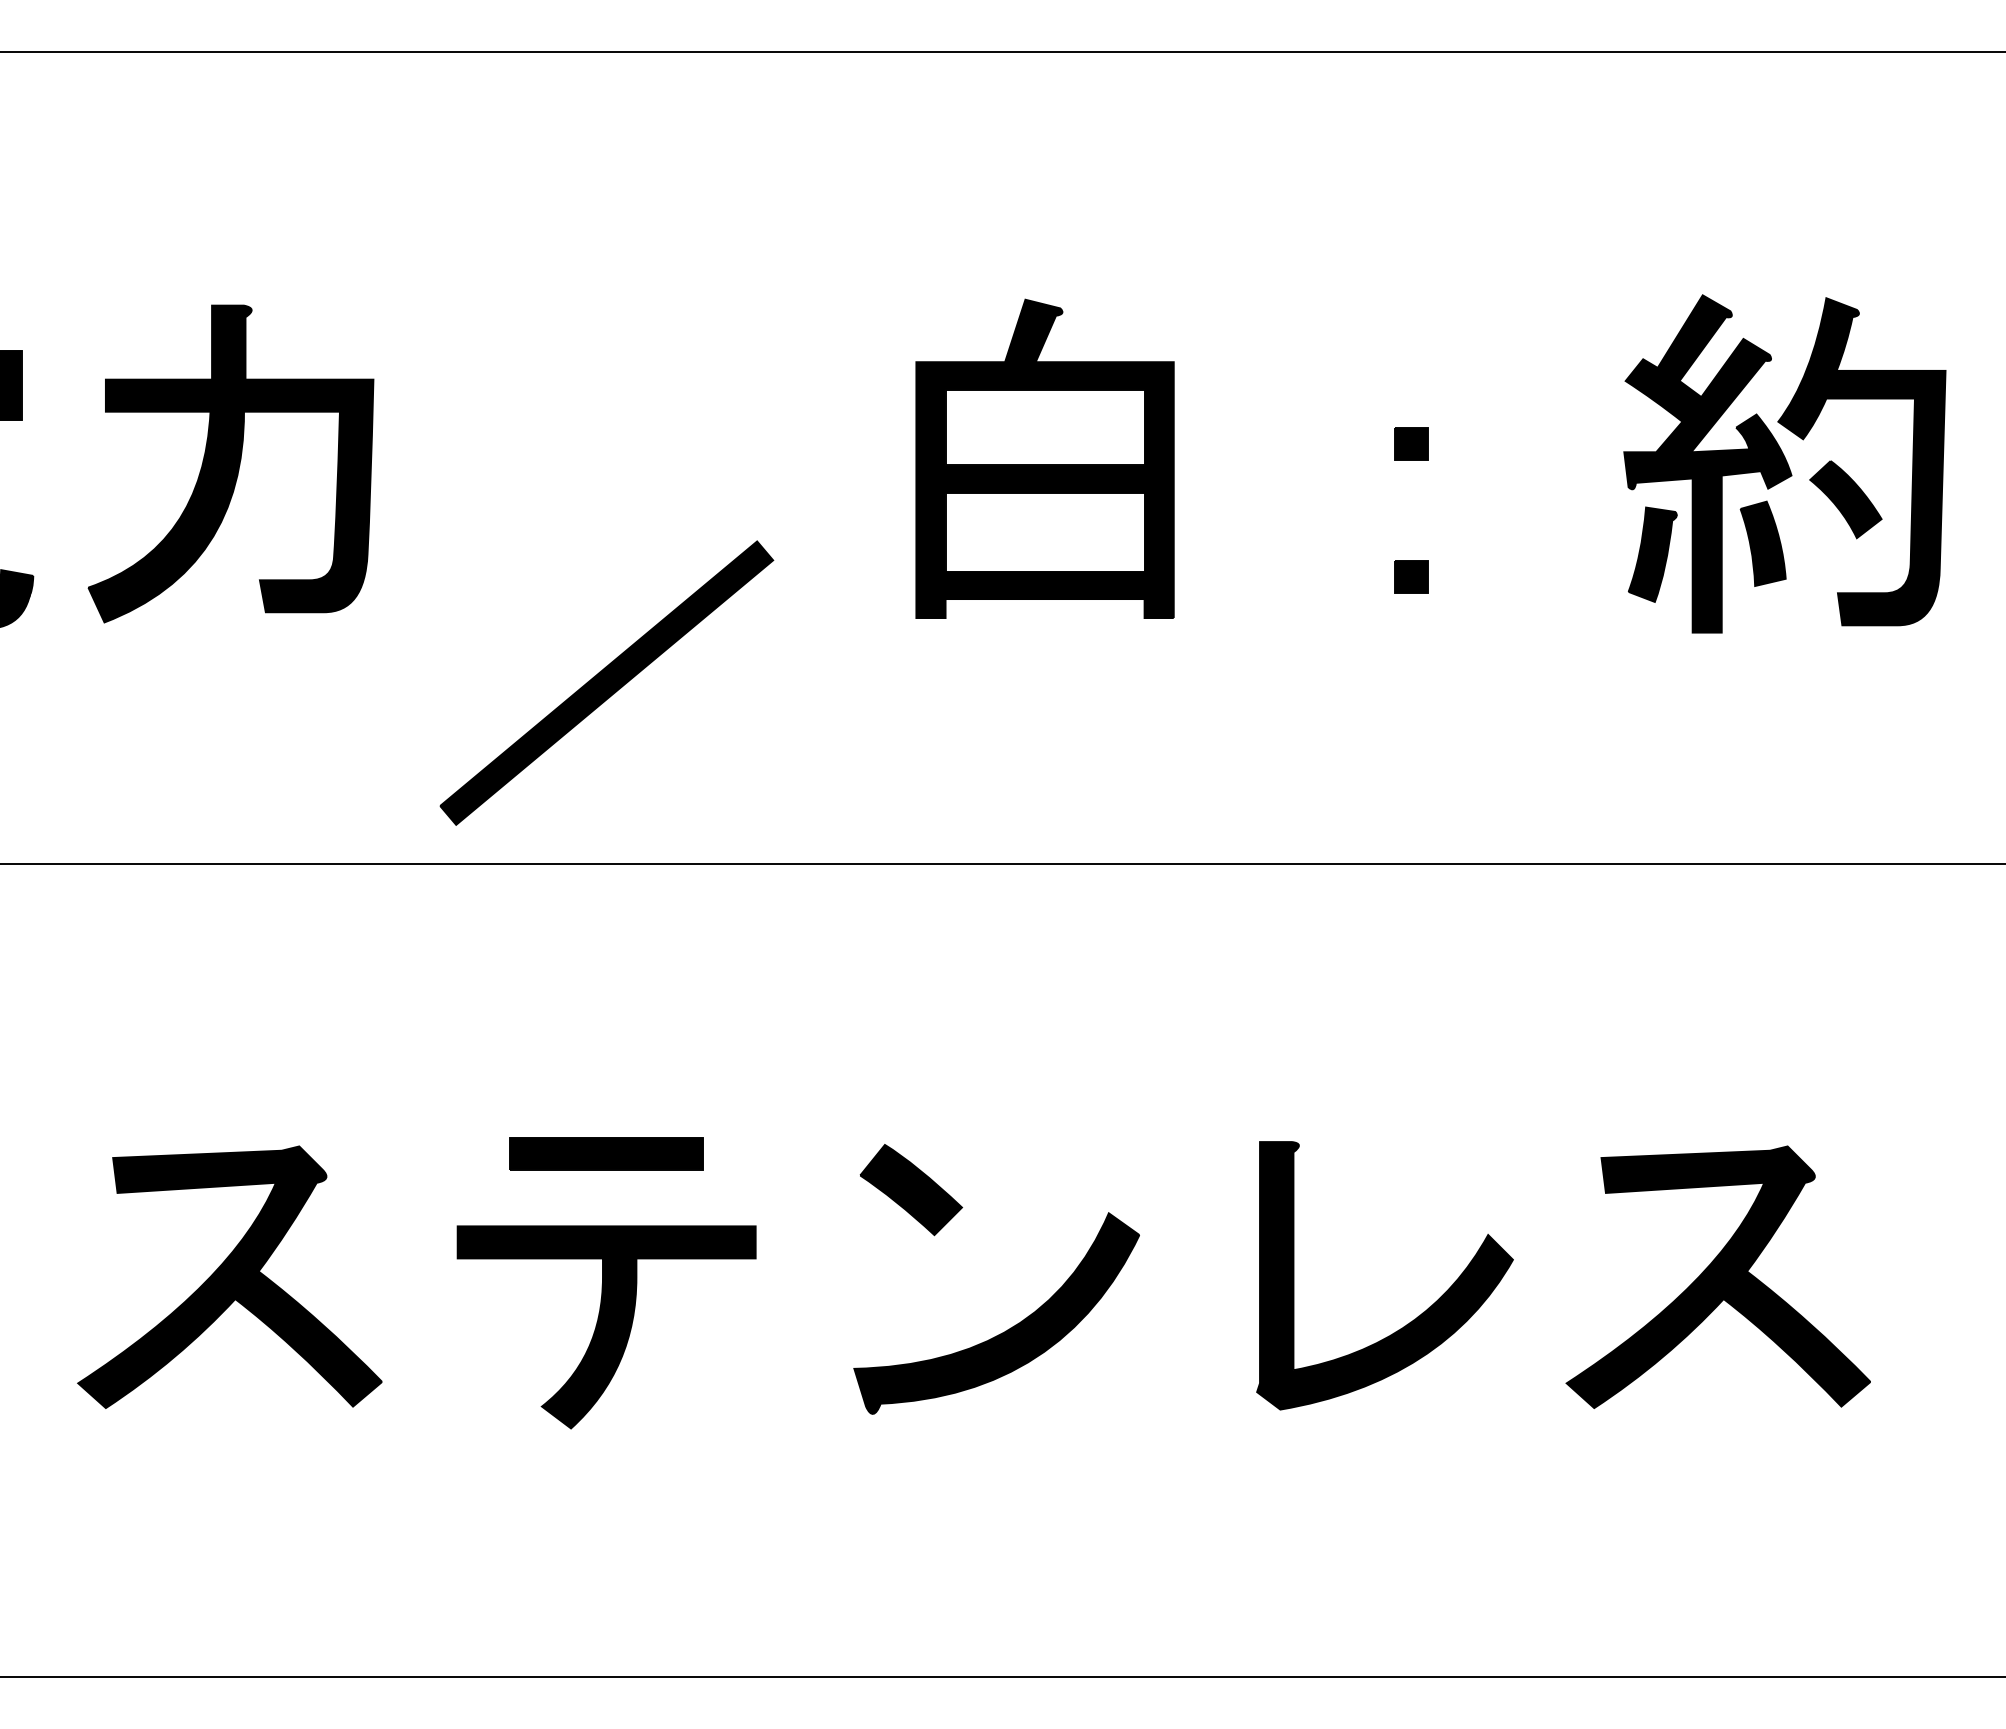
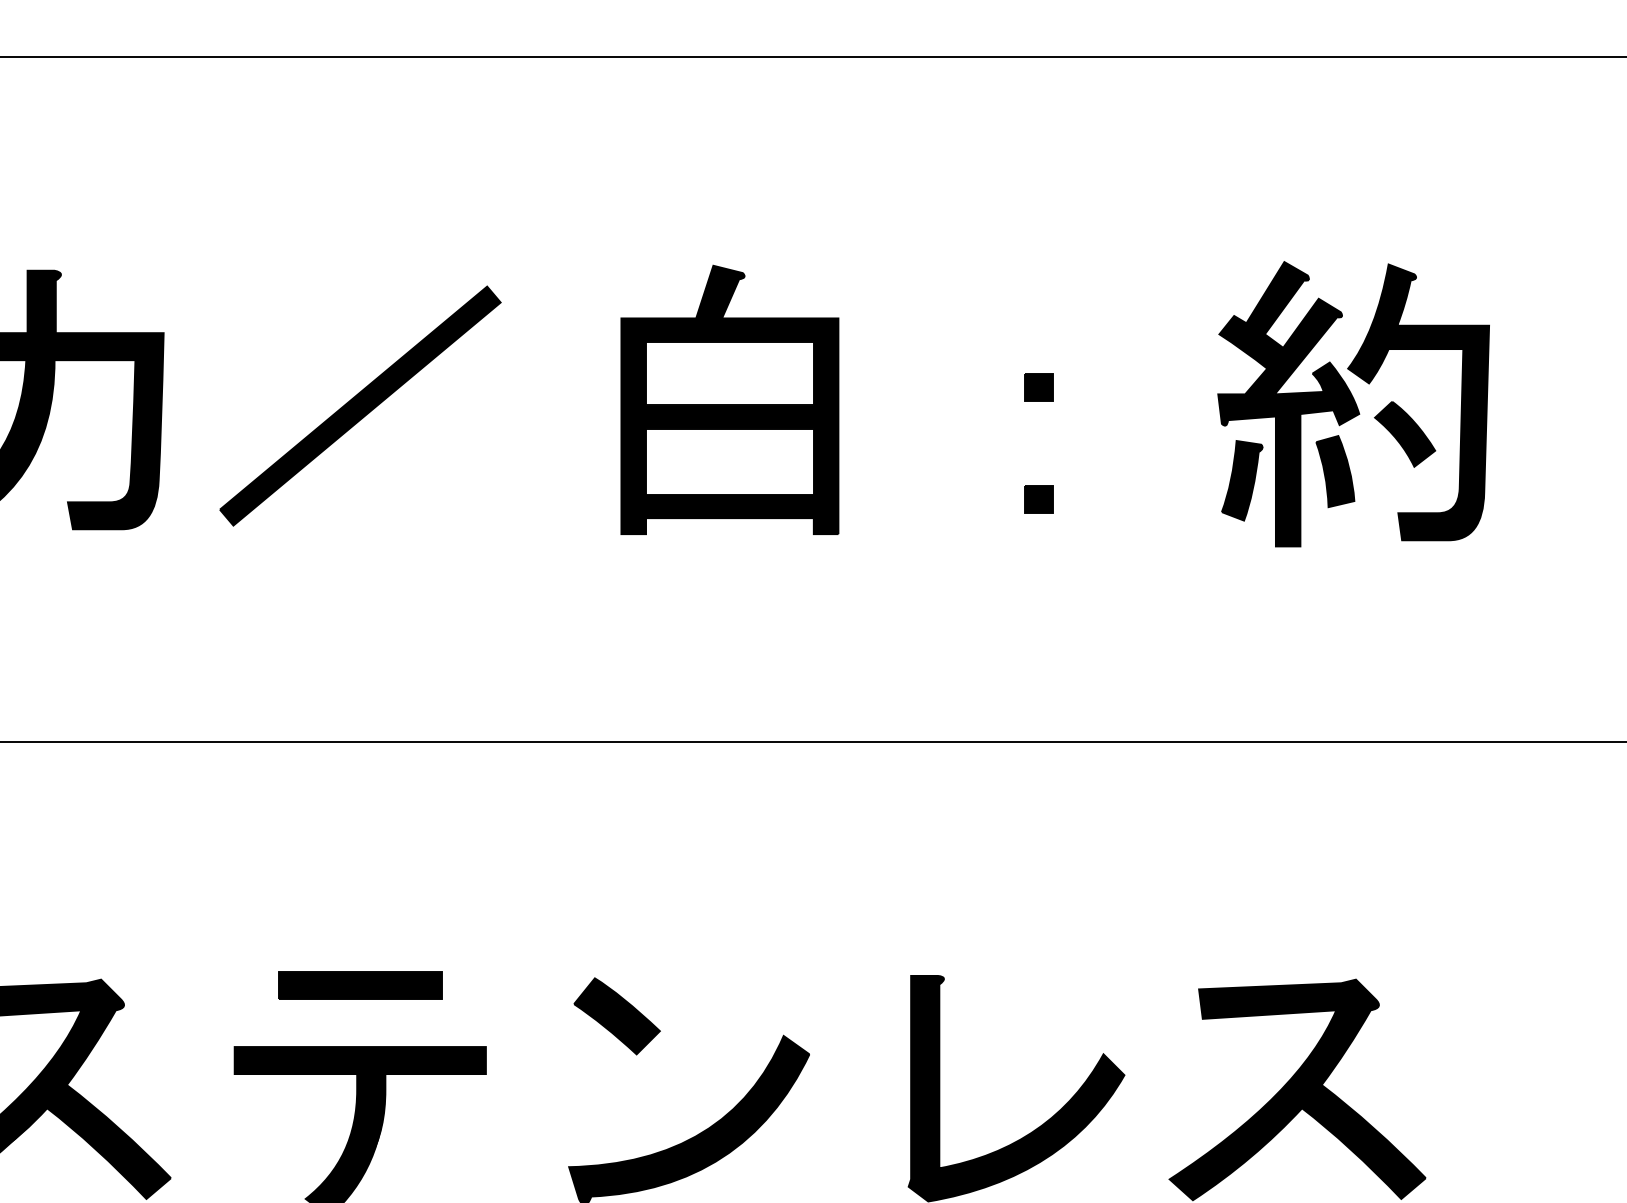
part: (606, 682) -> (360, 405), moved

